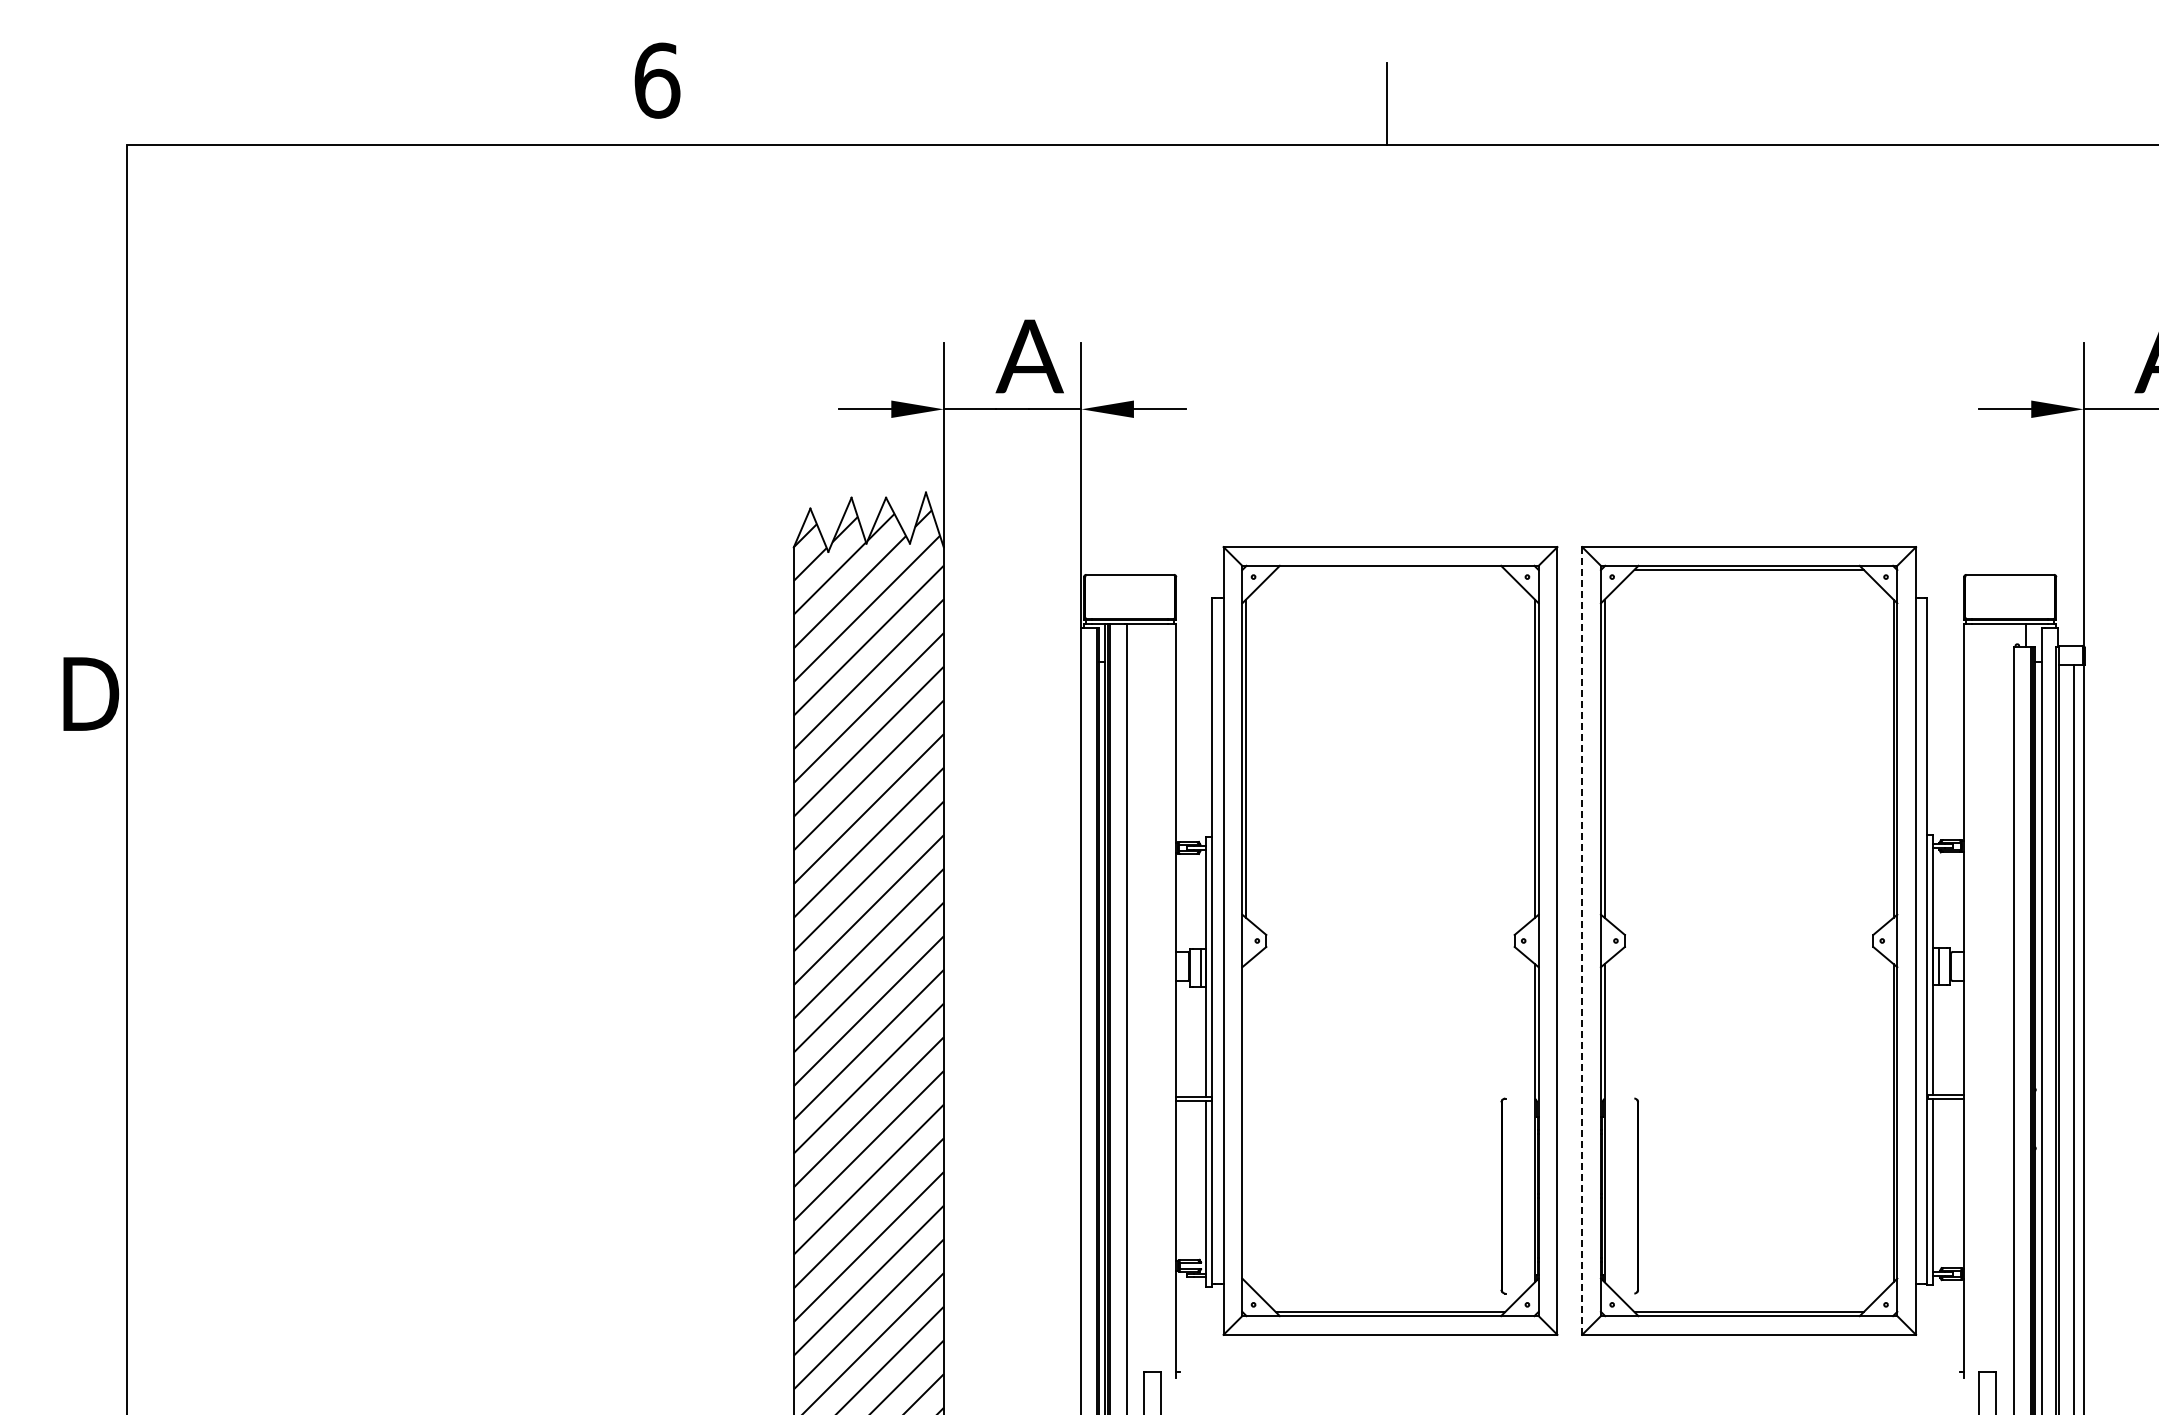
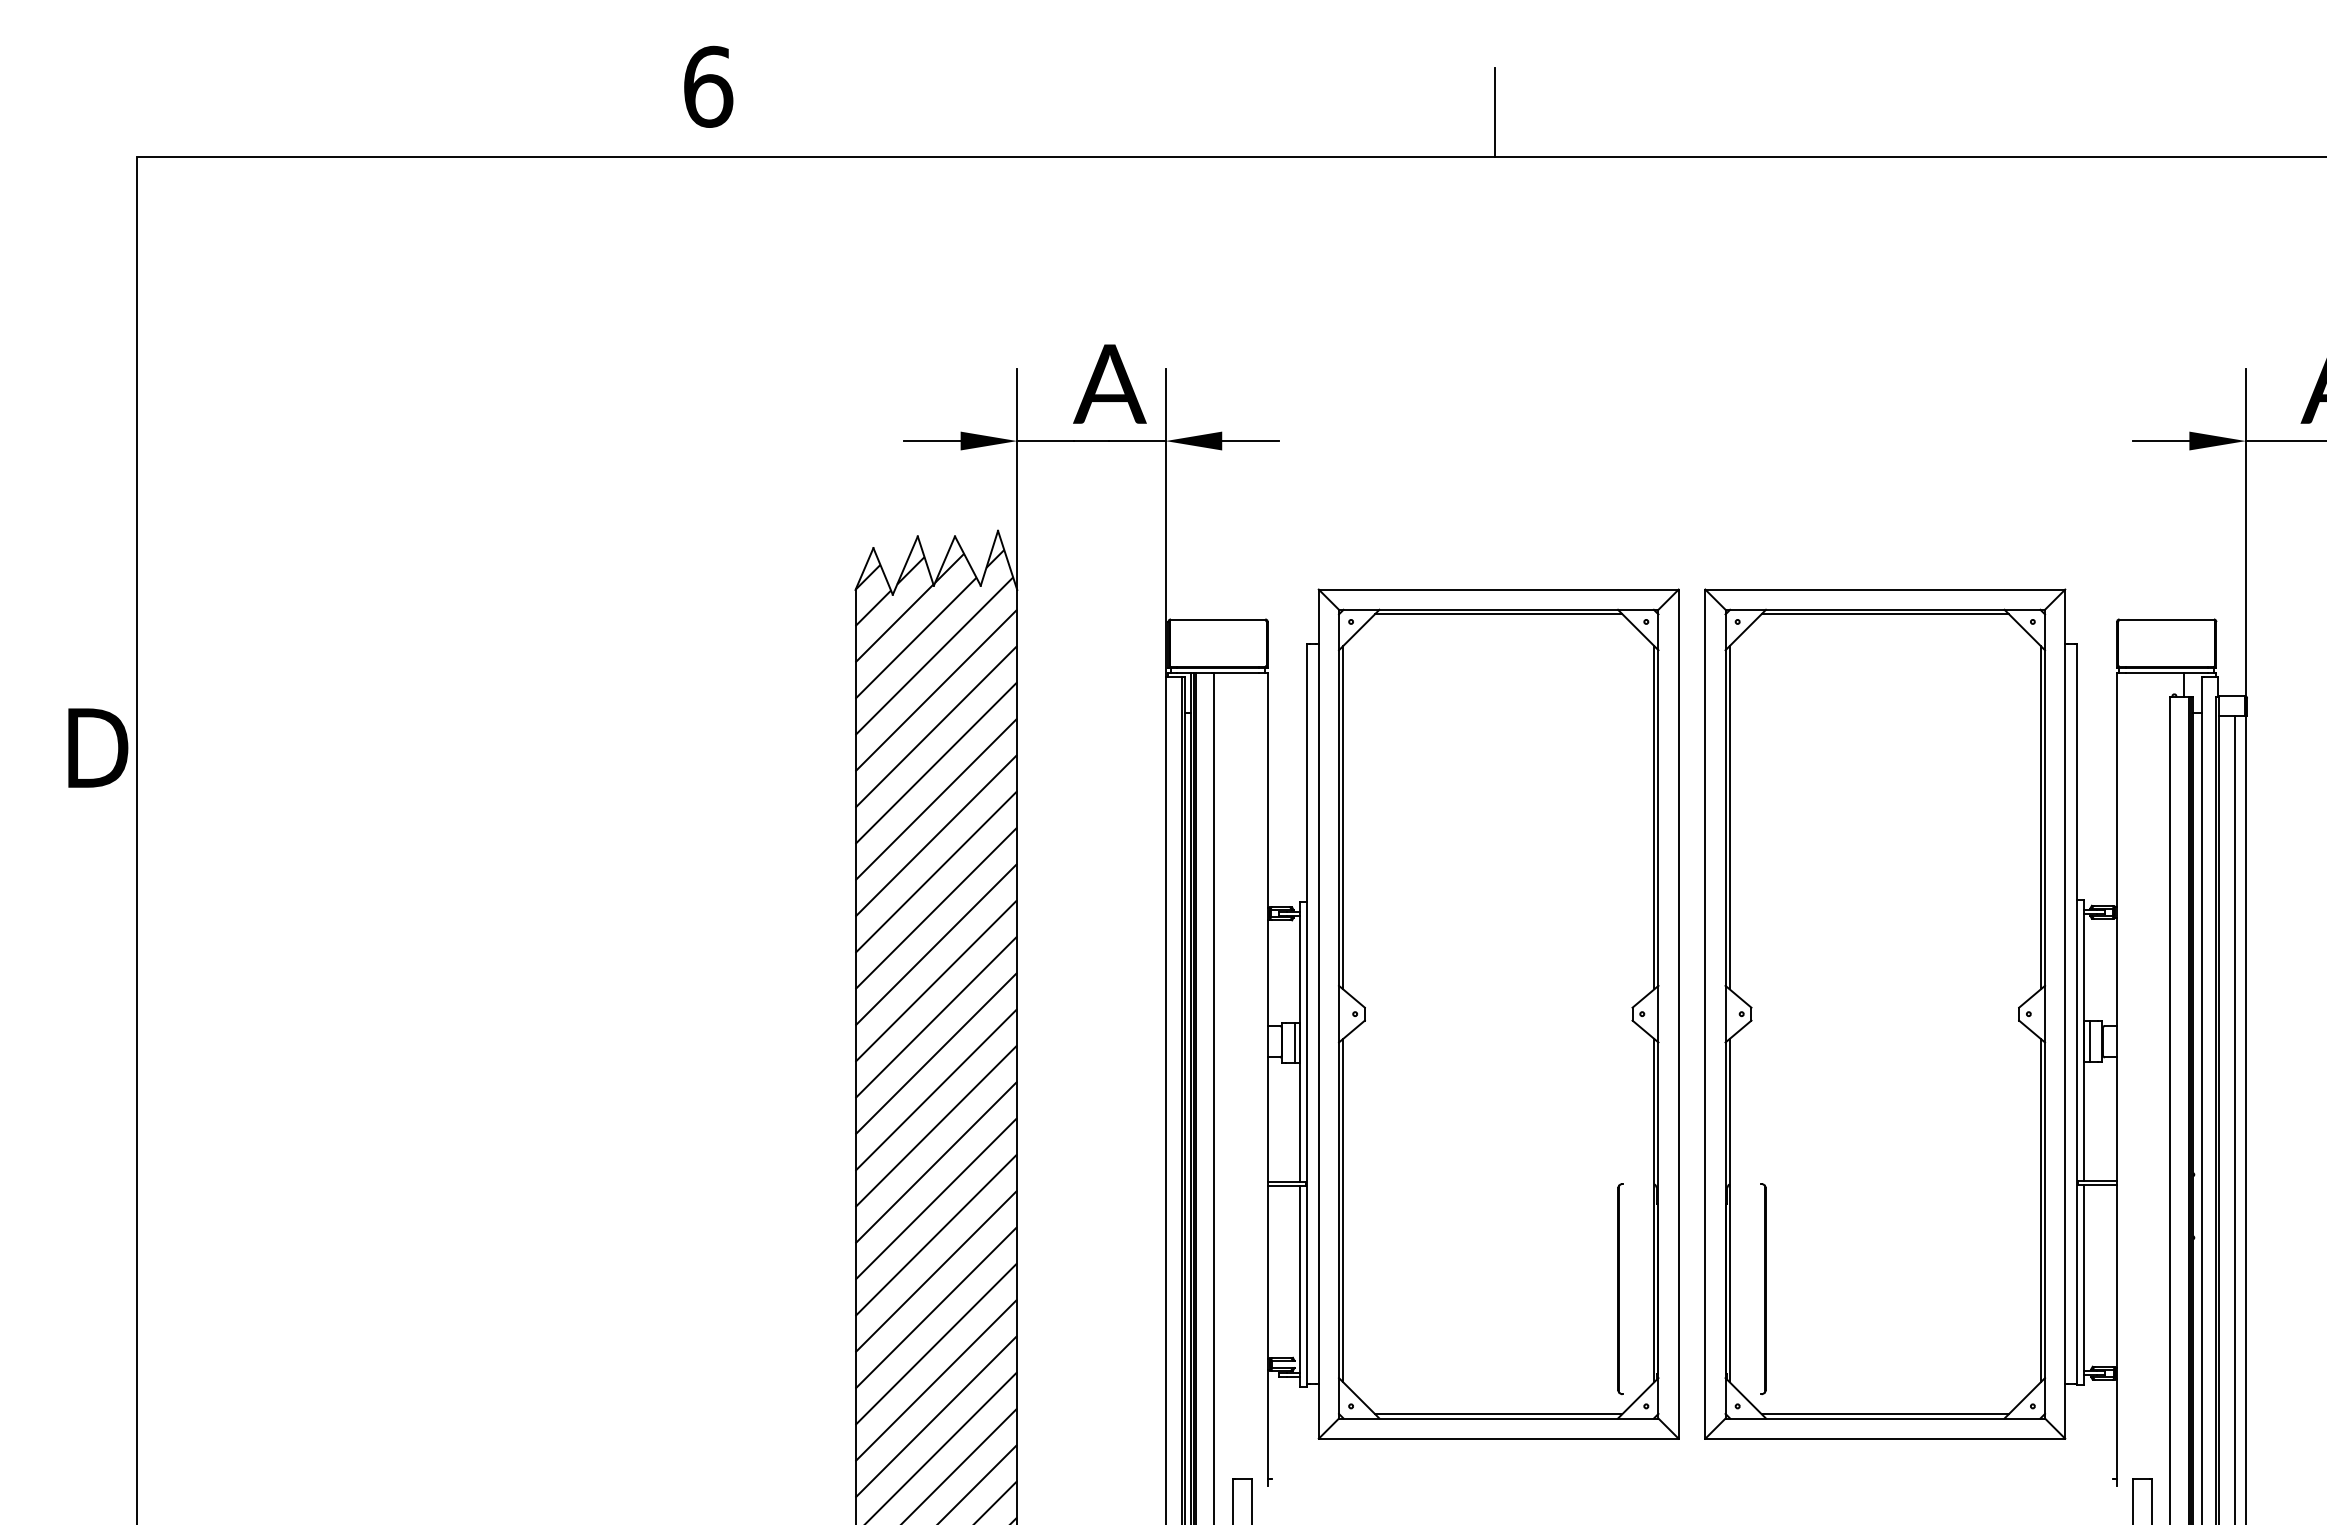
line: (1390, 569) -> (1498, 613), added
line: (1582, 940) -> (1705, 1013), dashed -> solid
line: (1246, 1123) -> (1343, 1210), added

